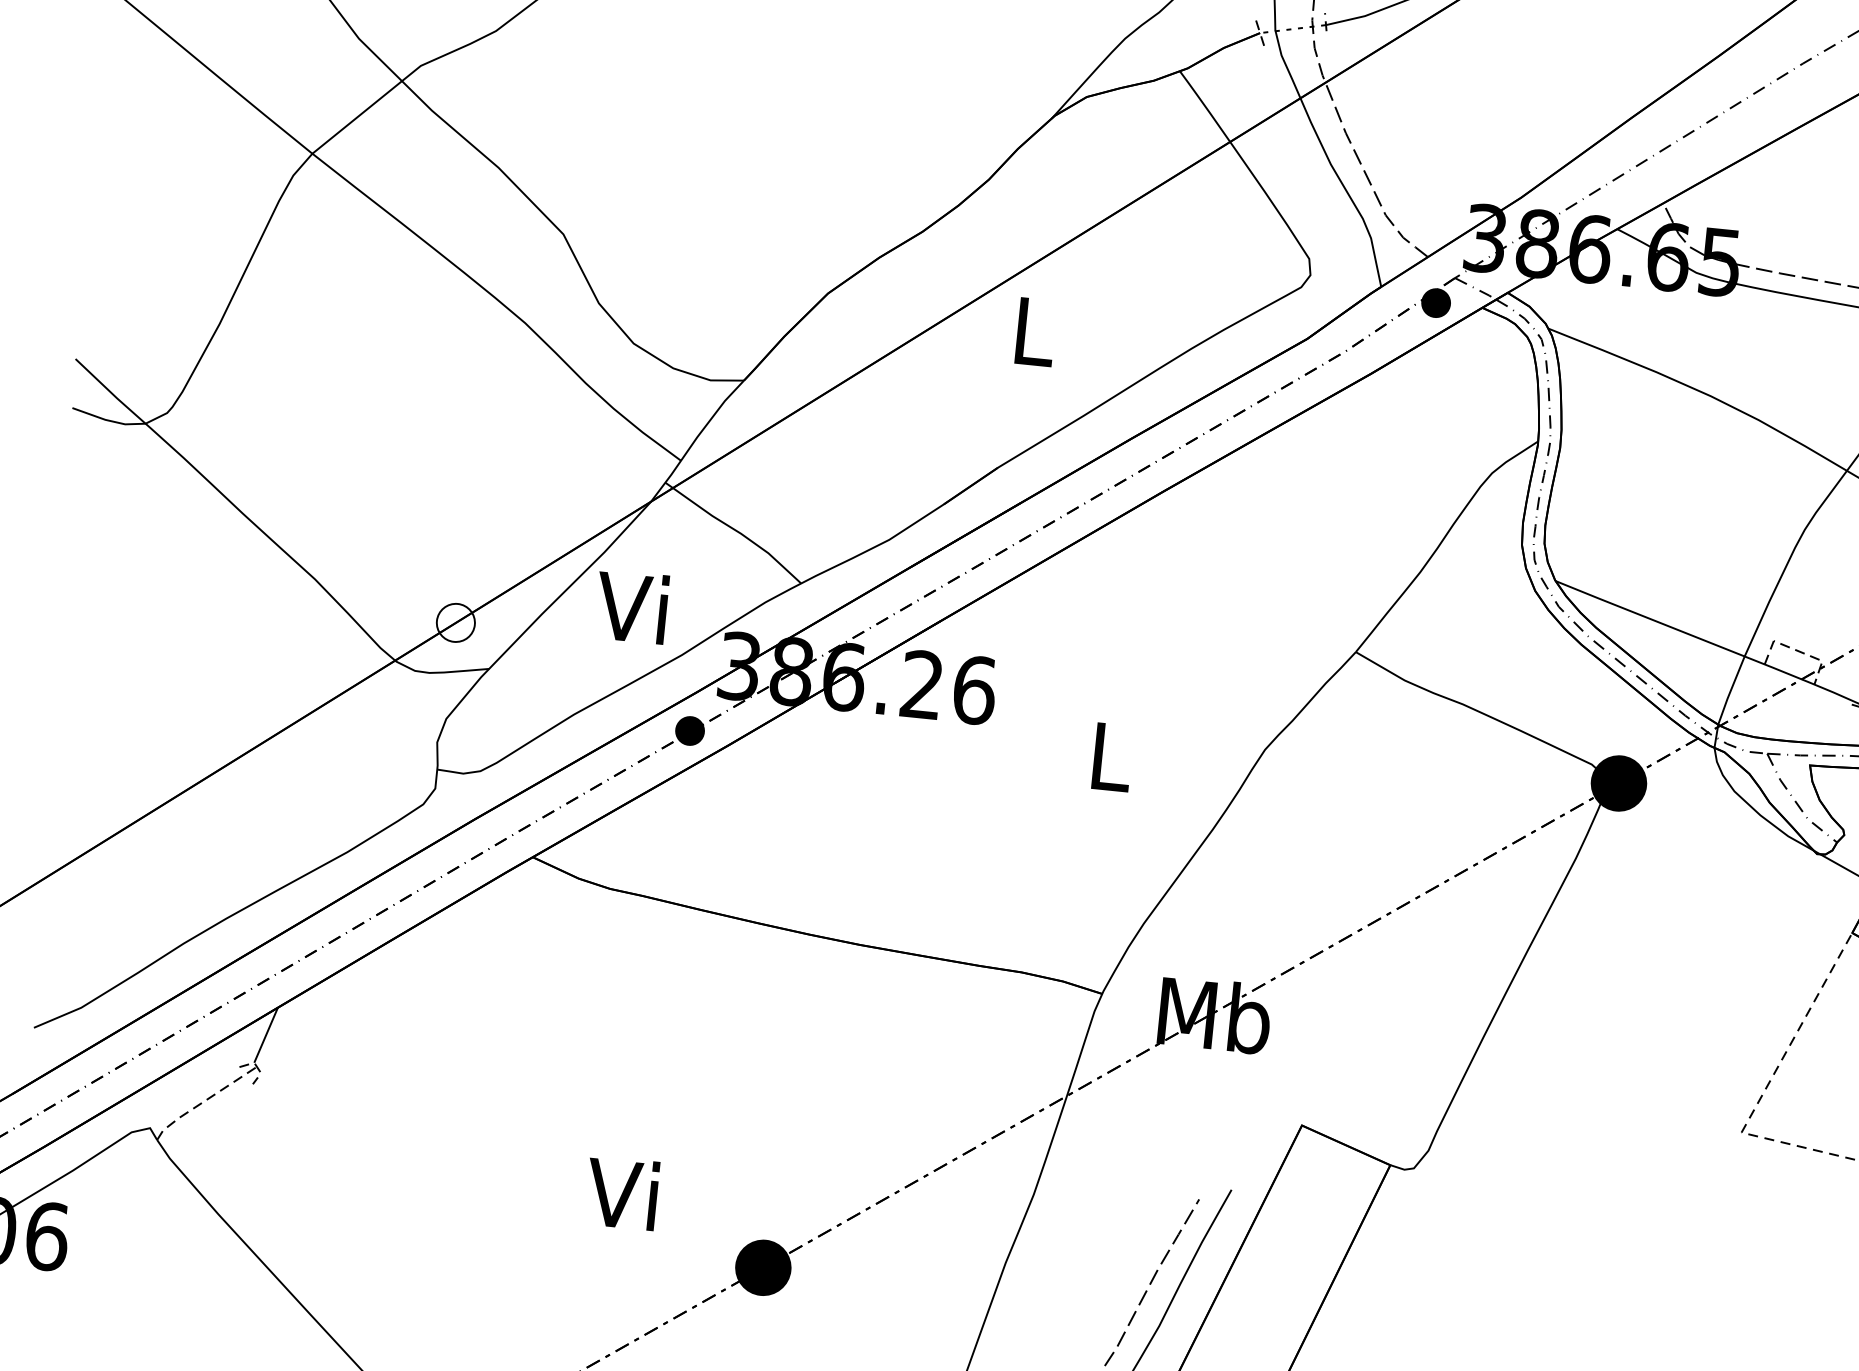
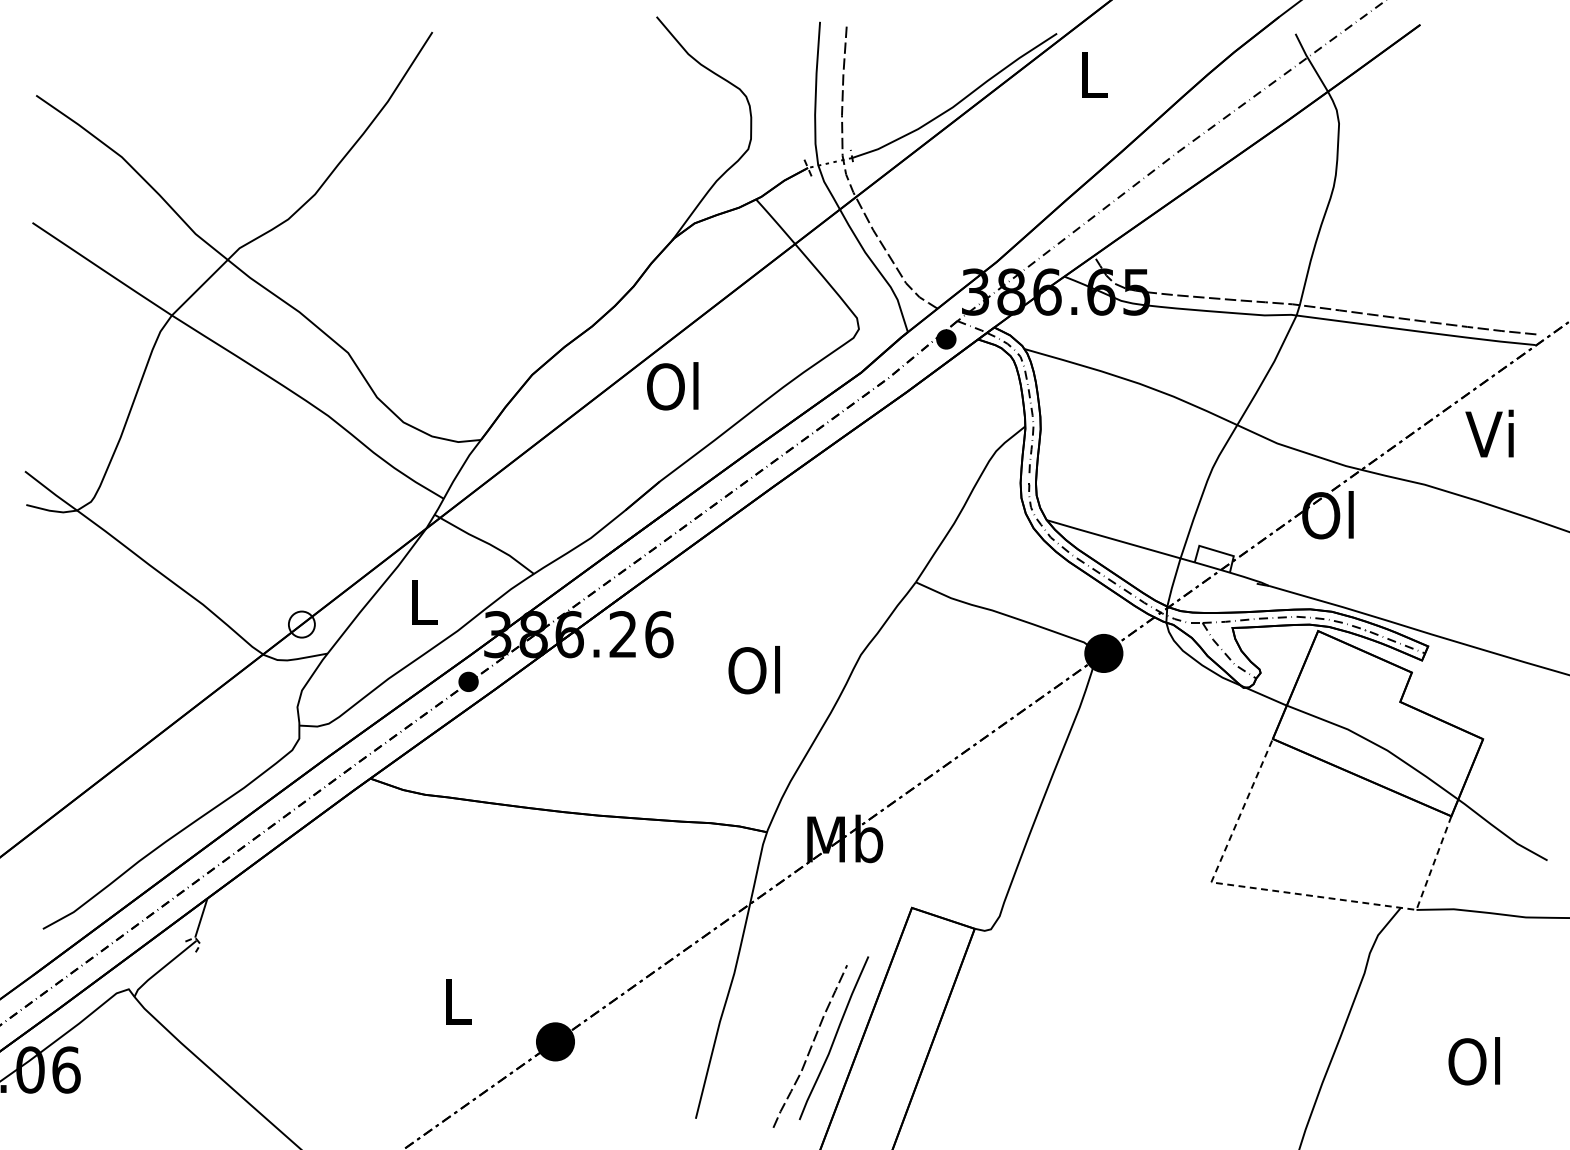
text: (1030, 331) -> (672, 386), L -> Ol
text: (631, 606) -> (420, 601), Vi -> L
line: (1798, 651) -> (1216, 551), dashed -> solid
text: (1106, 756) -> (753, 670), L -> Ol
line: (202, 1102) -> (162, 968), dashed -> solid
text: (622, 1192) -> (454, 1000), Vi -> L

